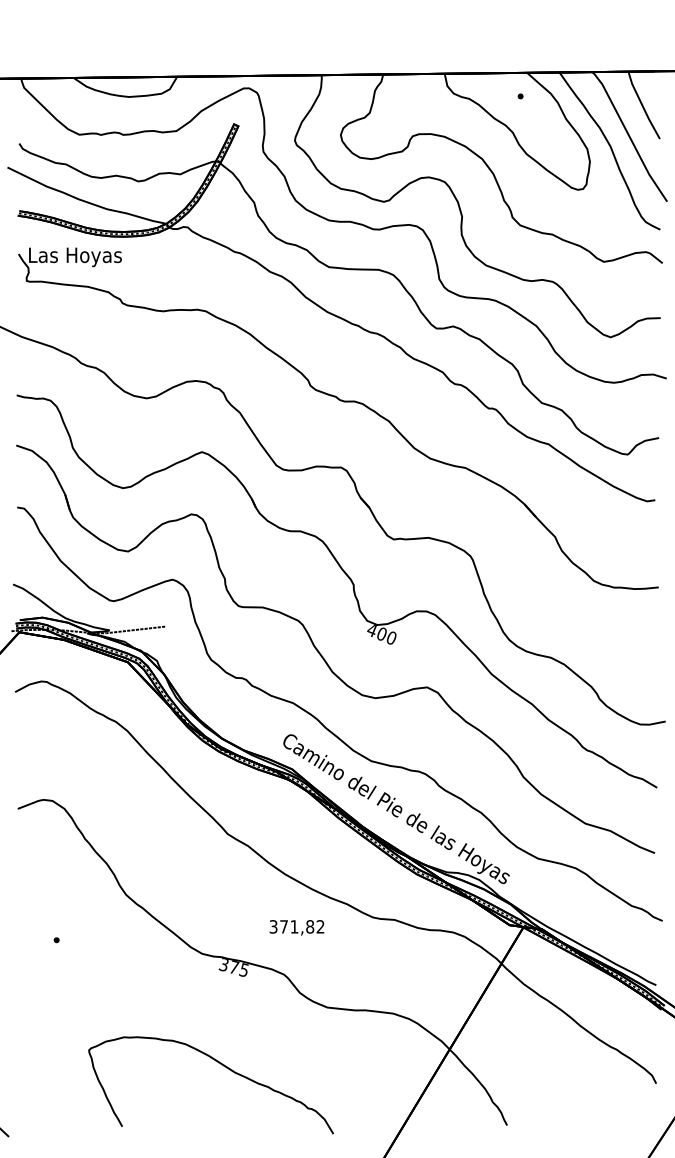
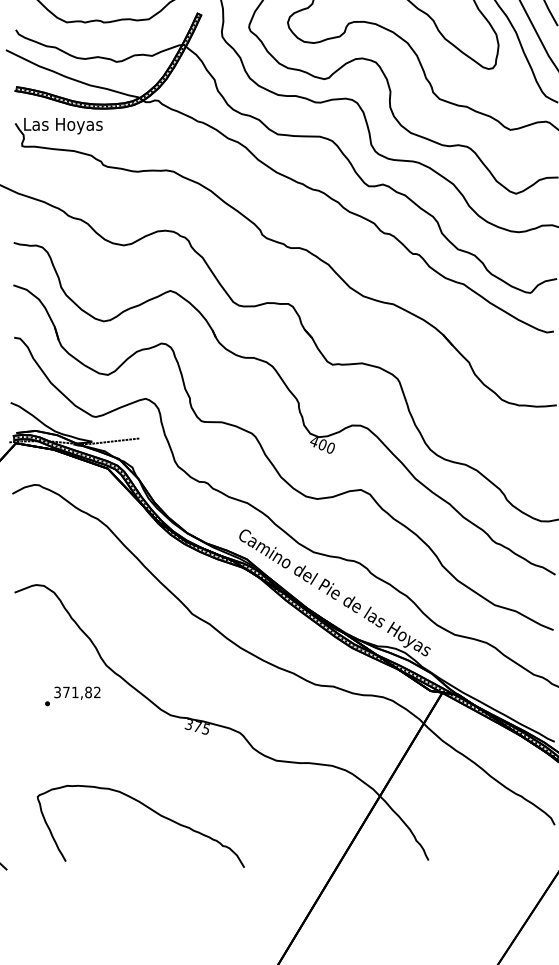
text: (296, 927) -> (76, 693), moved
curve: (223, 1066) -> (151, 810), moved

